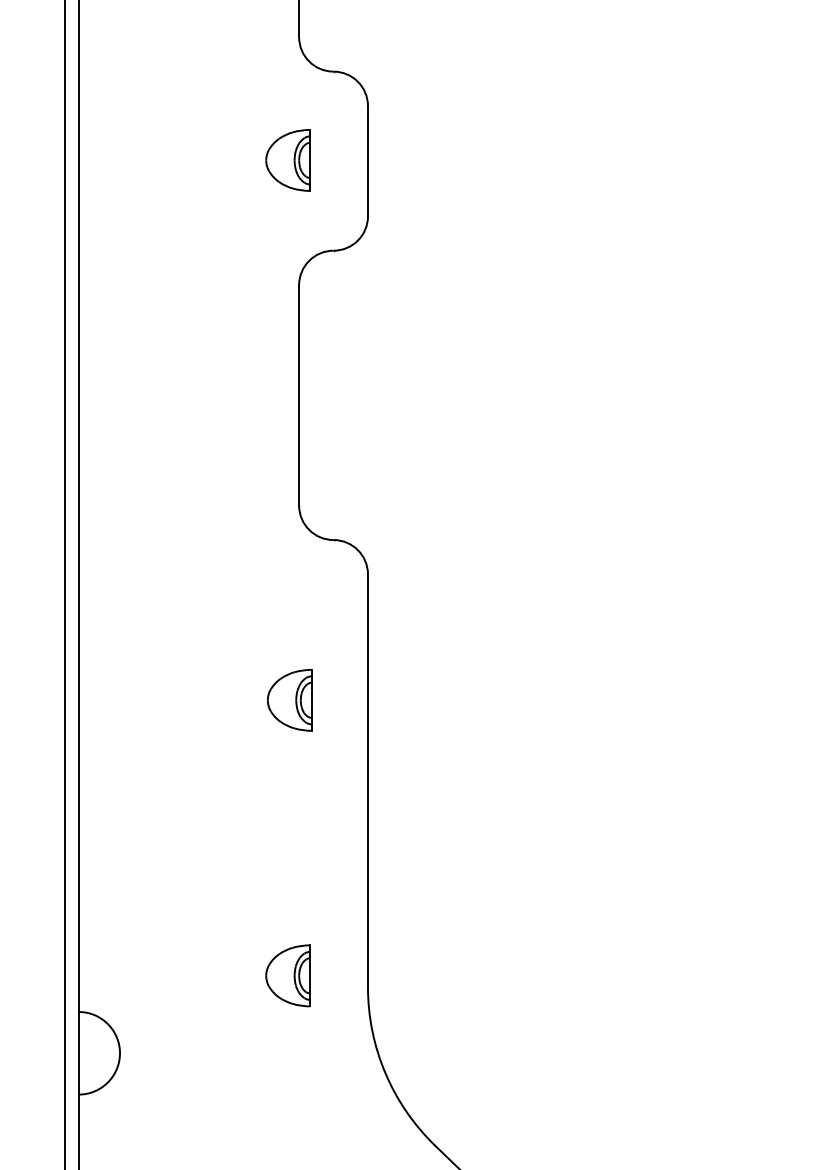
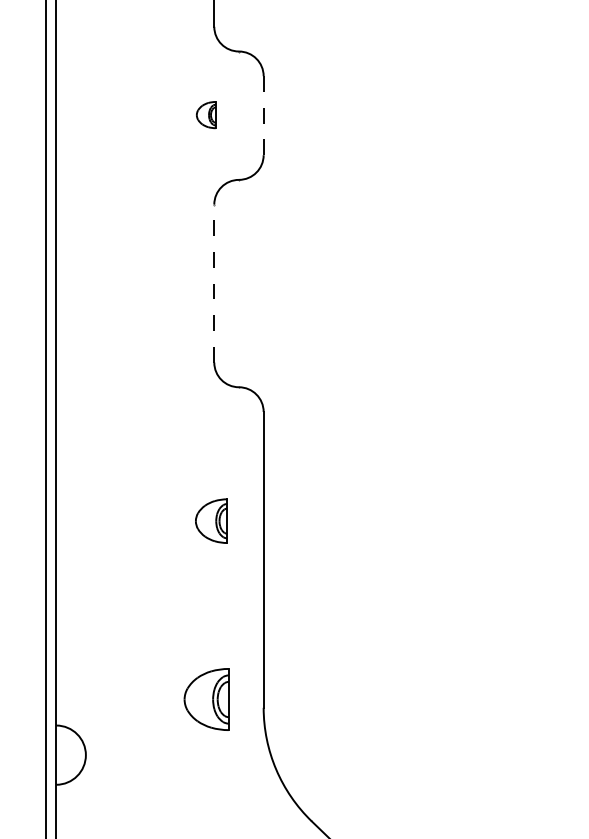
part: (286, 159) -> (205, 114), size x0.6
line: (367, 160) -> (263, 115), solid -> dashed
line: (299, 395) -> (214, 283), solid -> dashed
part: (289, 699) -> (211, 520), moved
part: (286, 975) -> (205, 699), size x1.4

